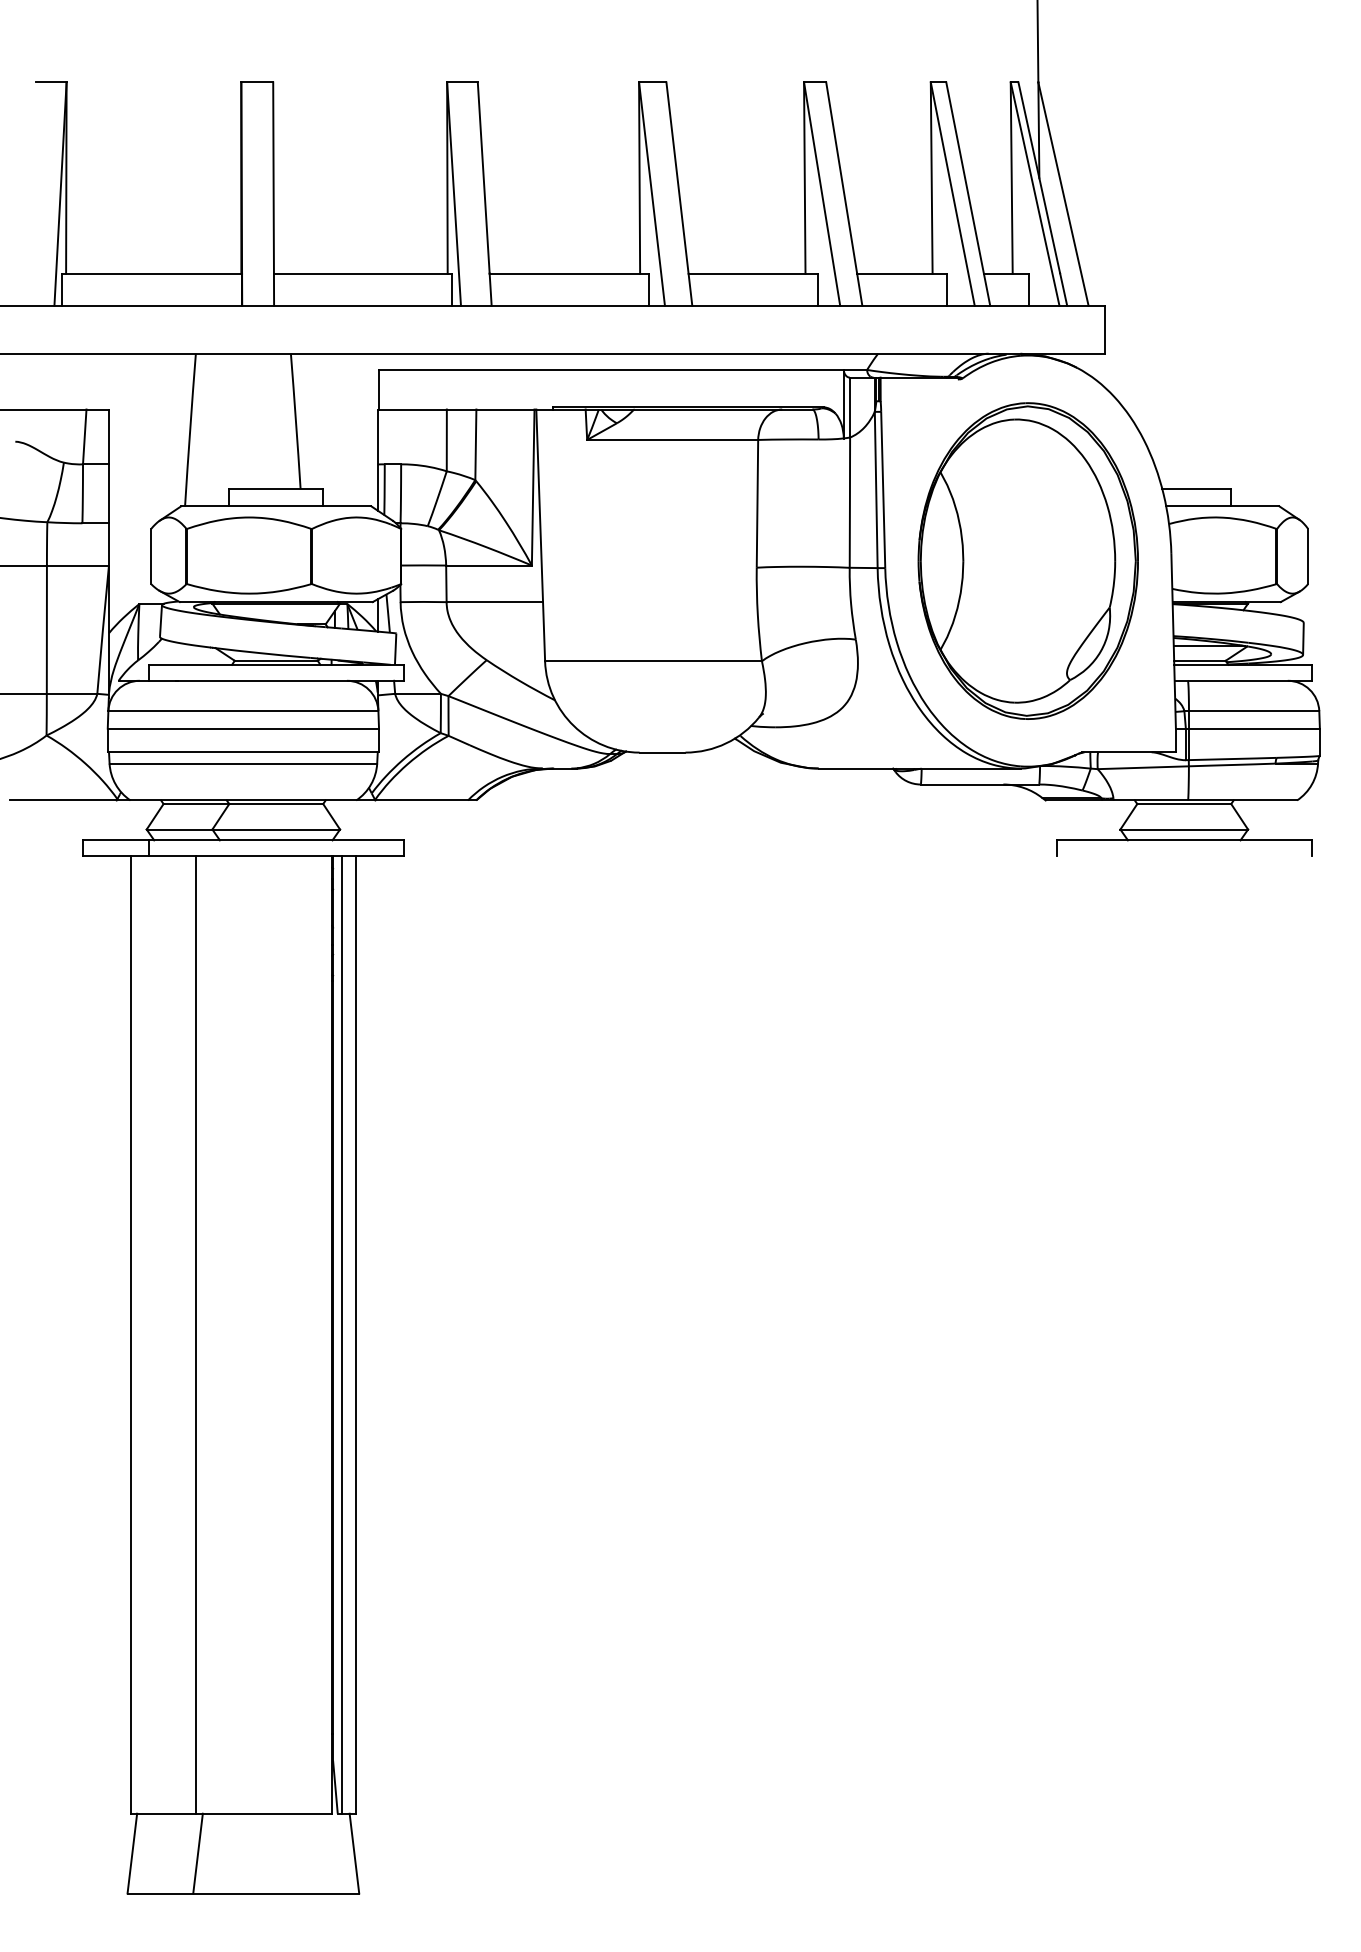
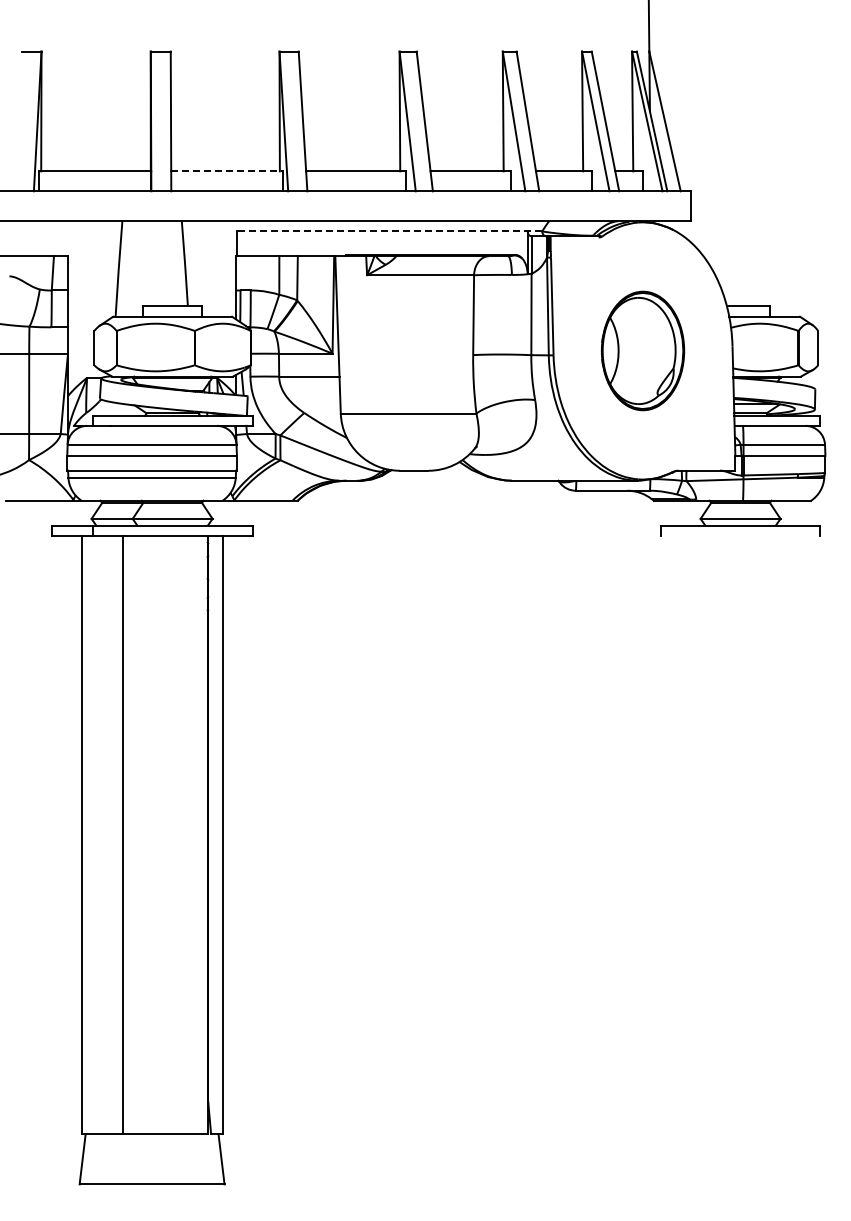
line: (363, 274) -> (227, 171), solid -> dashed
line: (622, 370) -> (389, 231), solid -> dashed
part: (1027, 560) -> (642, 350), size x0.6
line: (343, 1334) -> (214, 834), removed
line: (197, 1853) -> (123, 1159), removed

